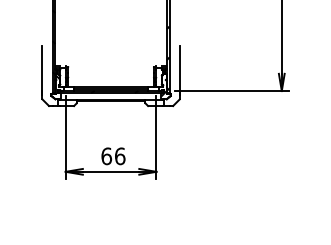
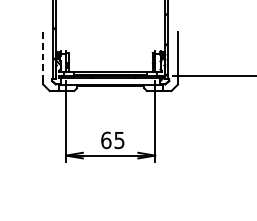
line: (42, 68) -> (43, 54), solid -> dashed
text: (120, 156) -> (119, 140), 66 -> 65

